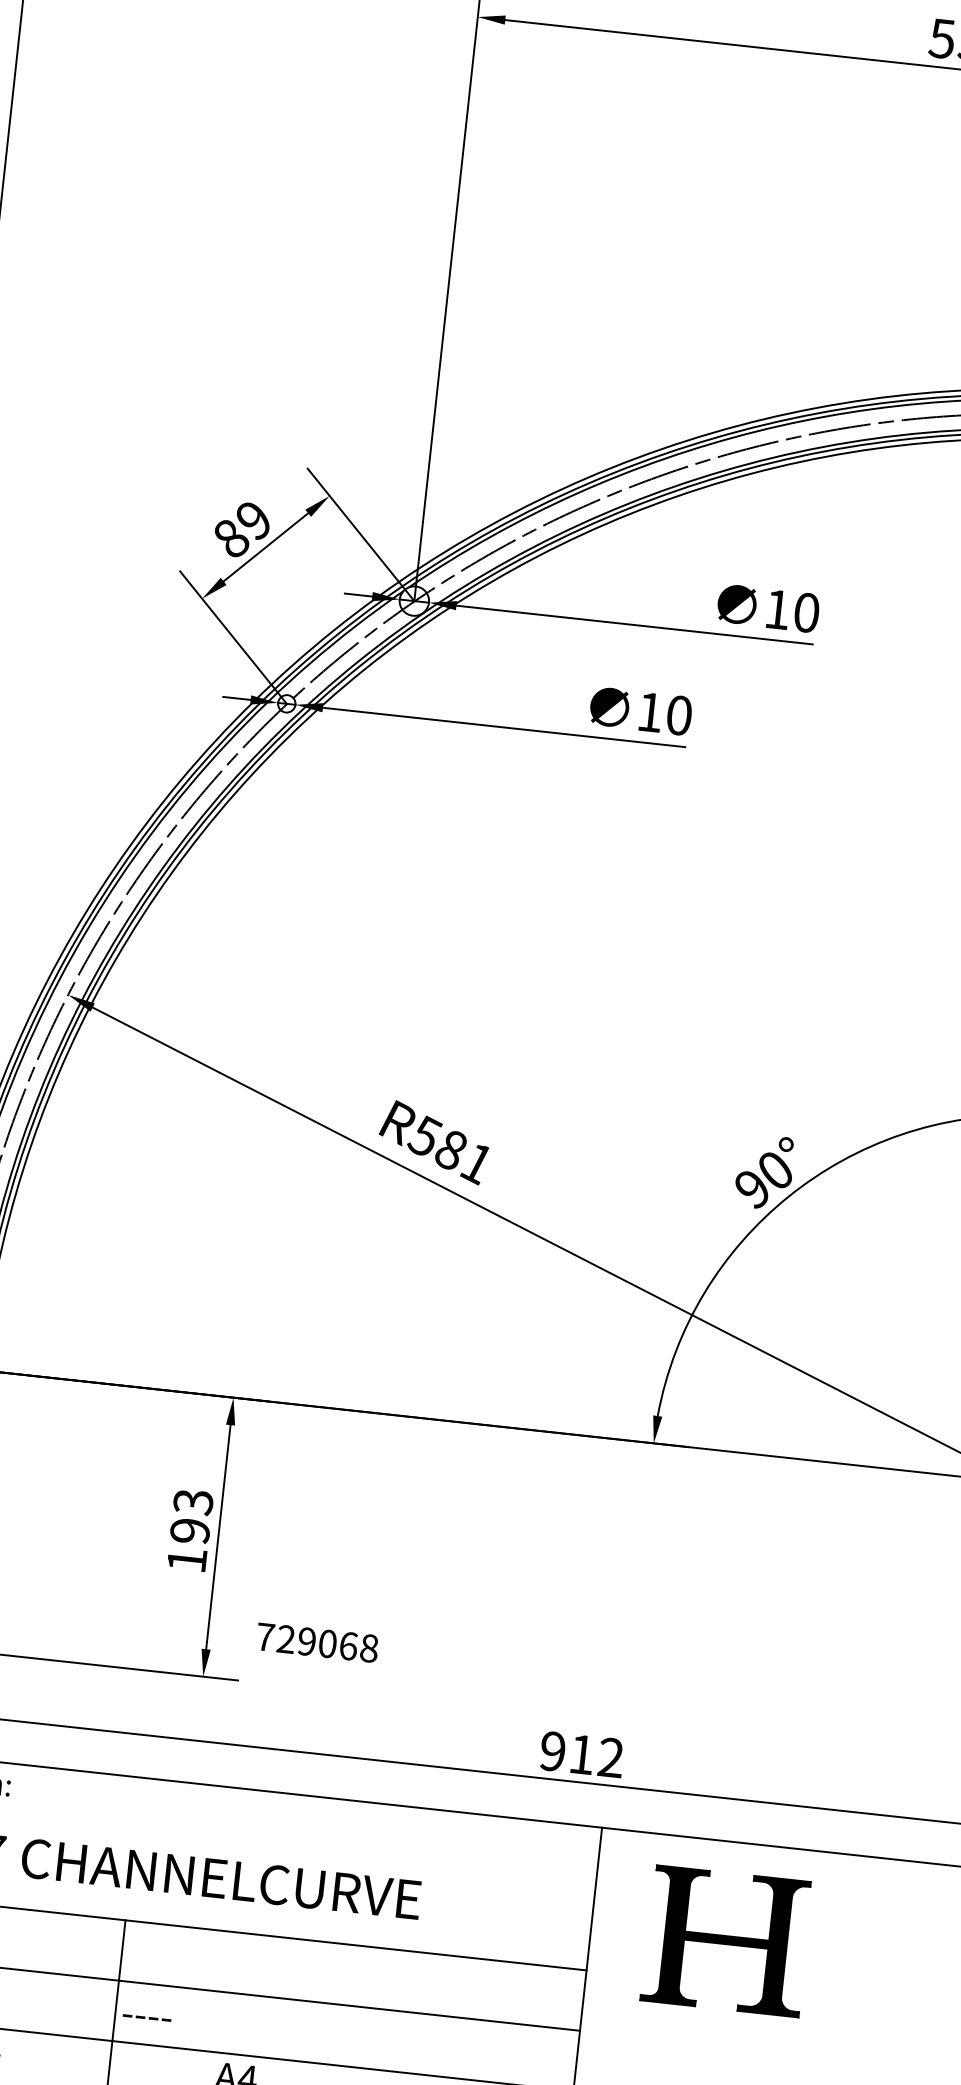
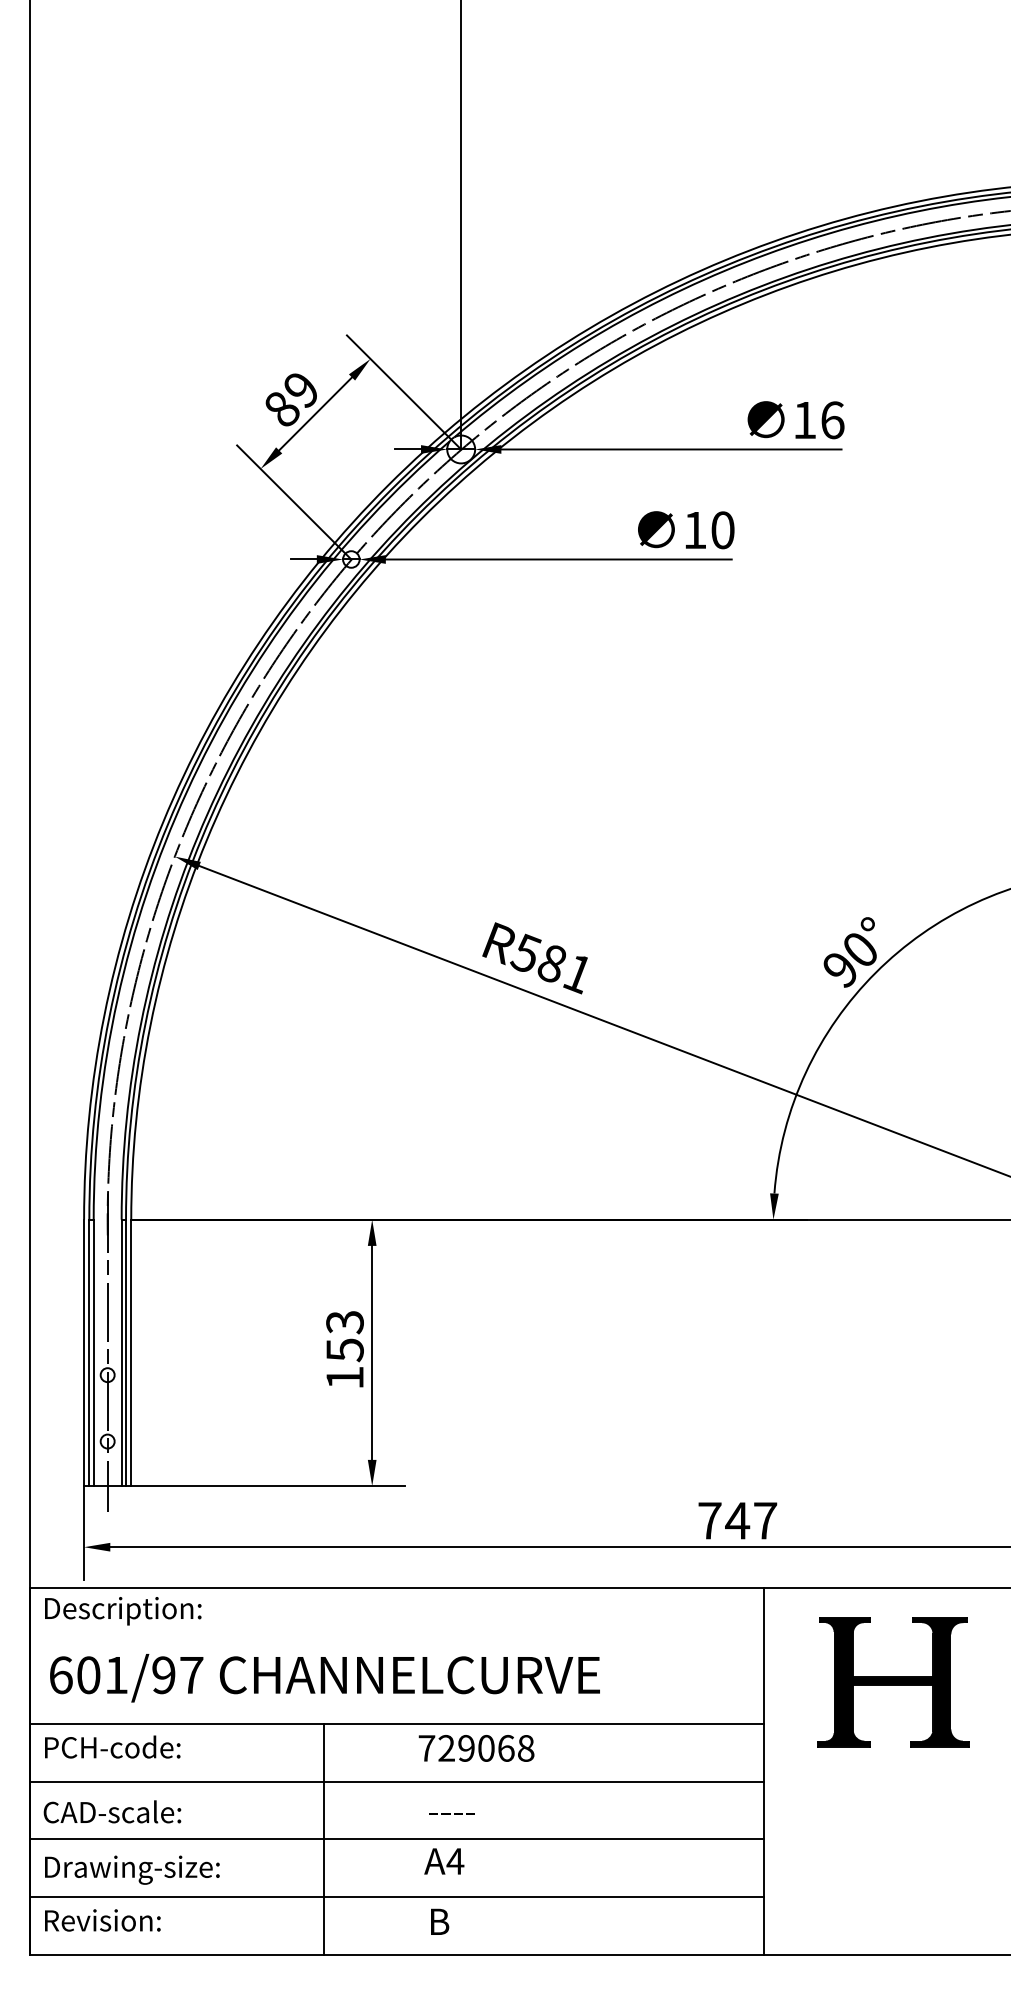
text: (806, 613) -> (832, 420), 10 -> 16
text: (189, 1531) -> (344, 1350), 193 -> 153
text: (317, 1642) -> (476, 1748), moved
text: (581, 1754) -> (737, 1520), 912 -> 747
text: (146, 2017) -> (451, 1813), moved

